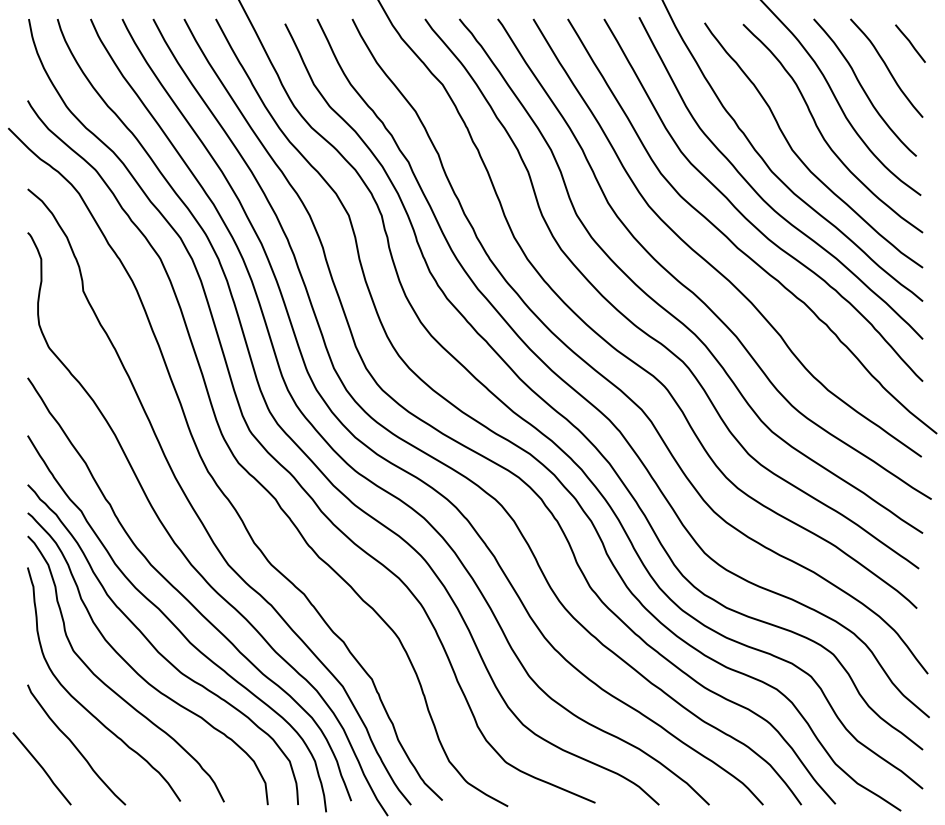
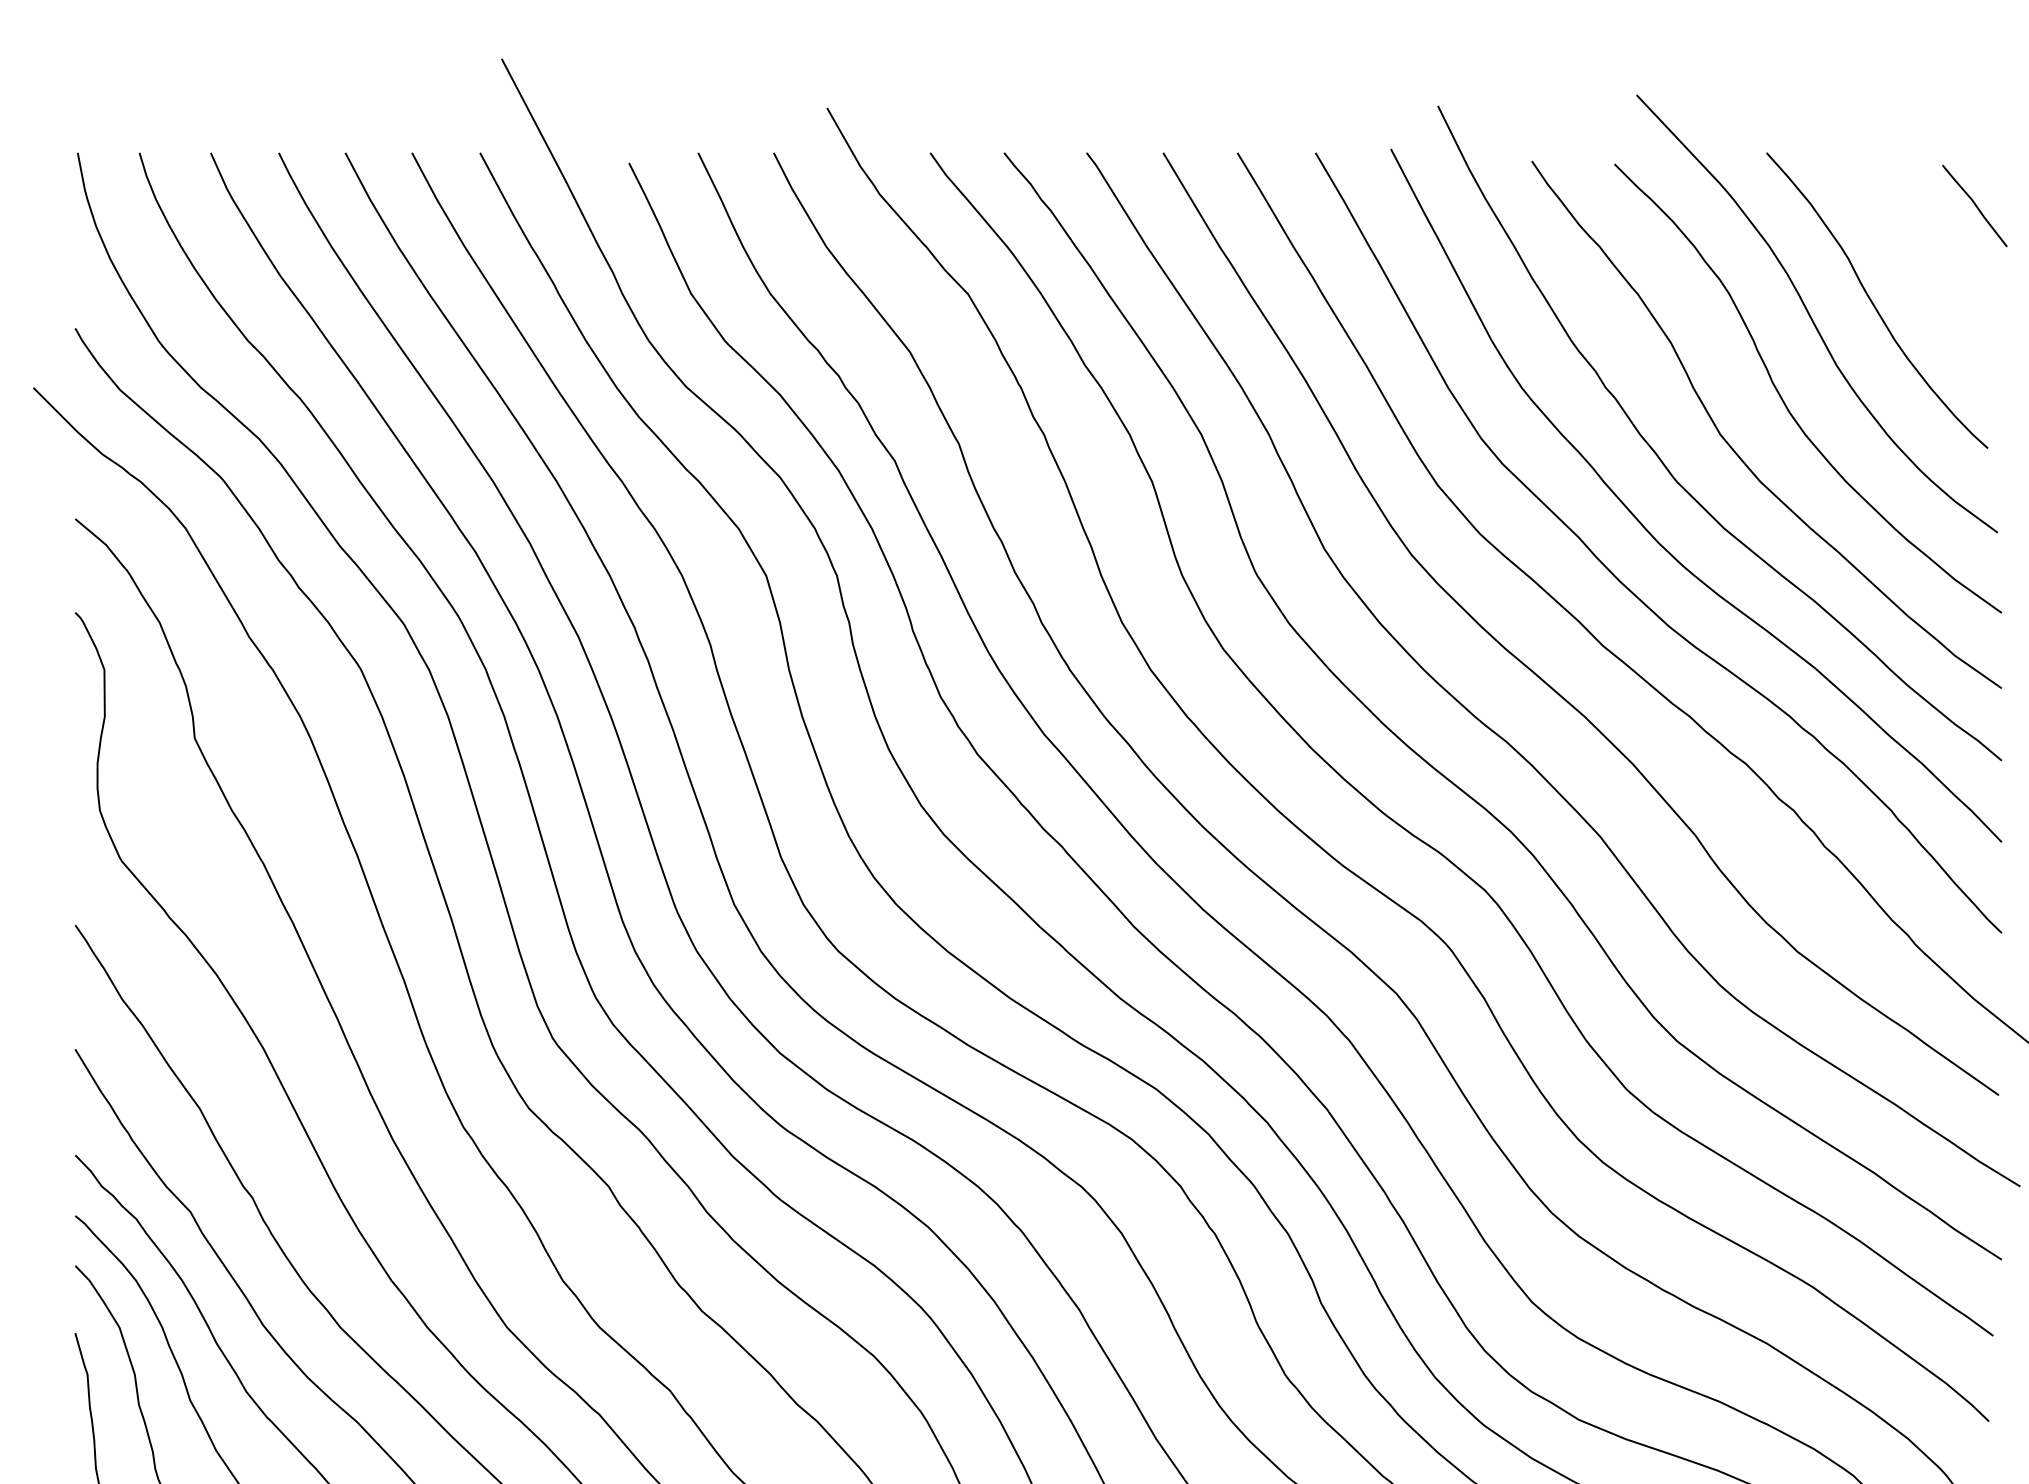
curve: (886, 67) -> (1923, 257), removed

